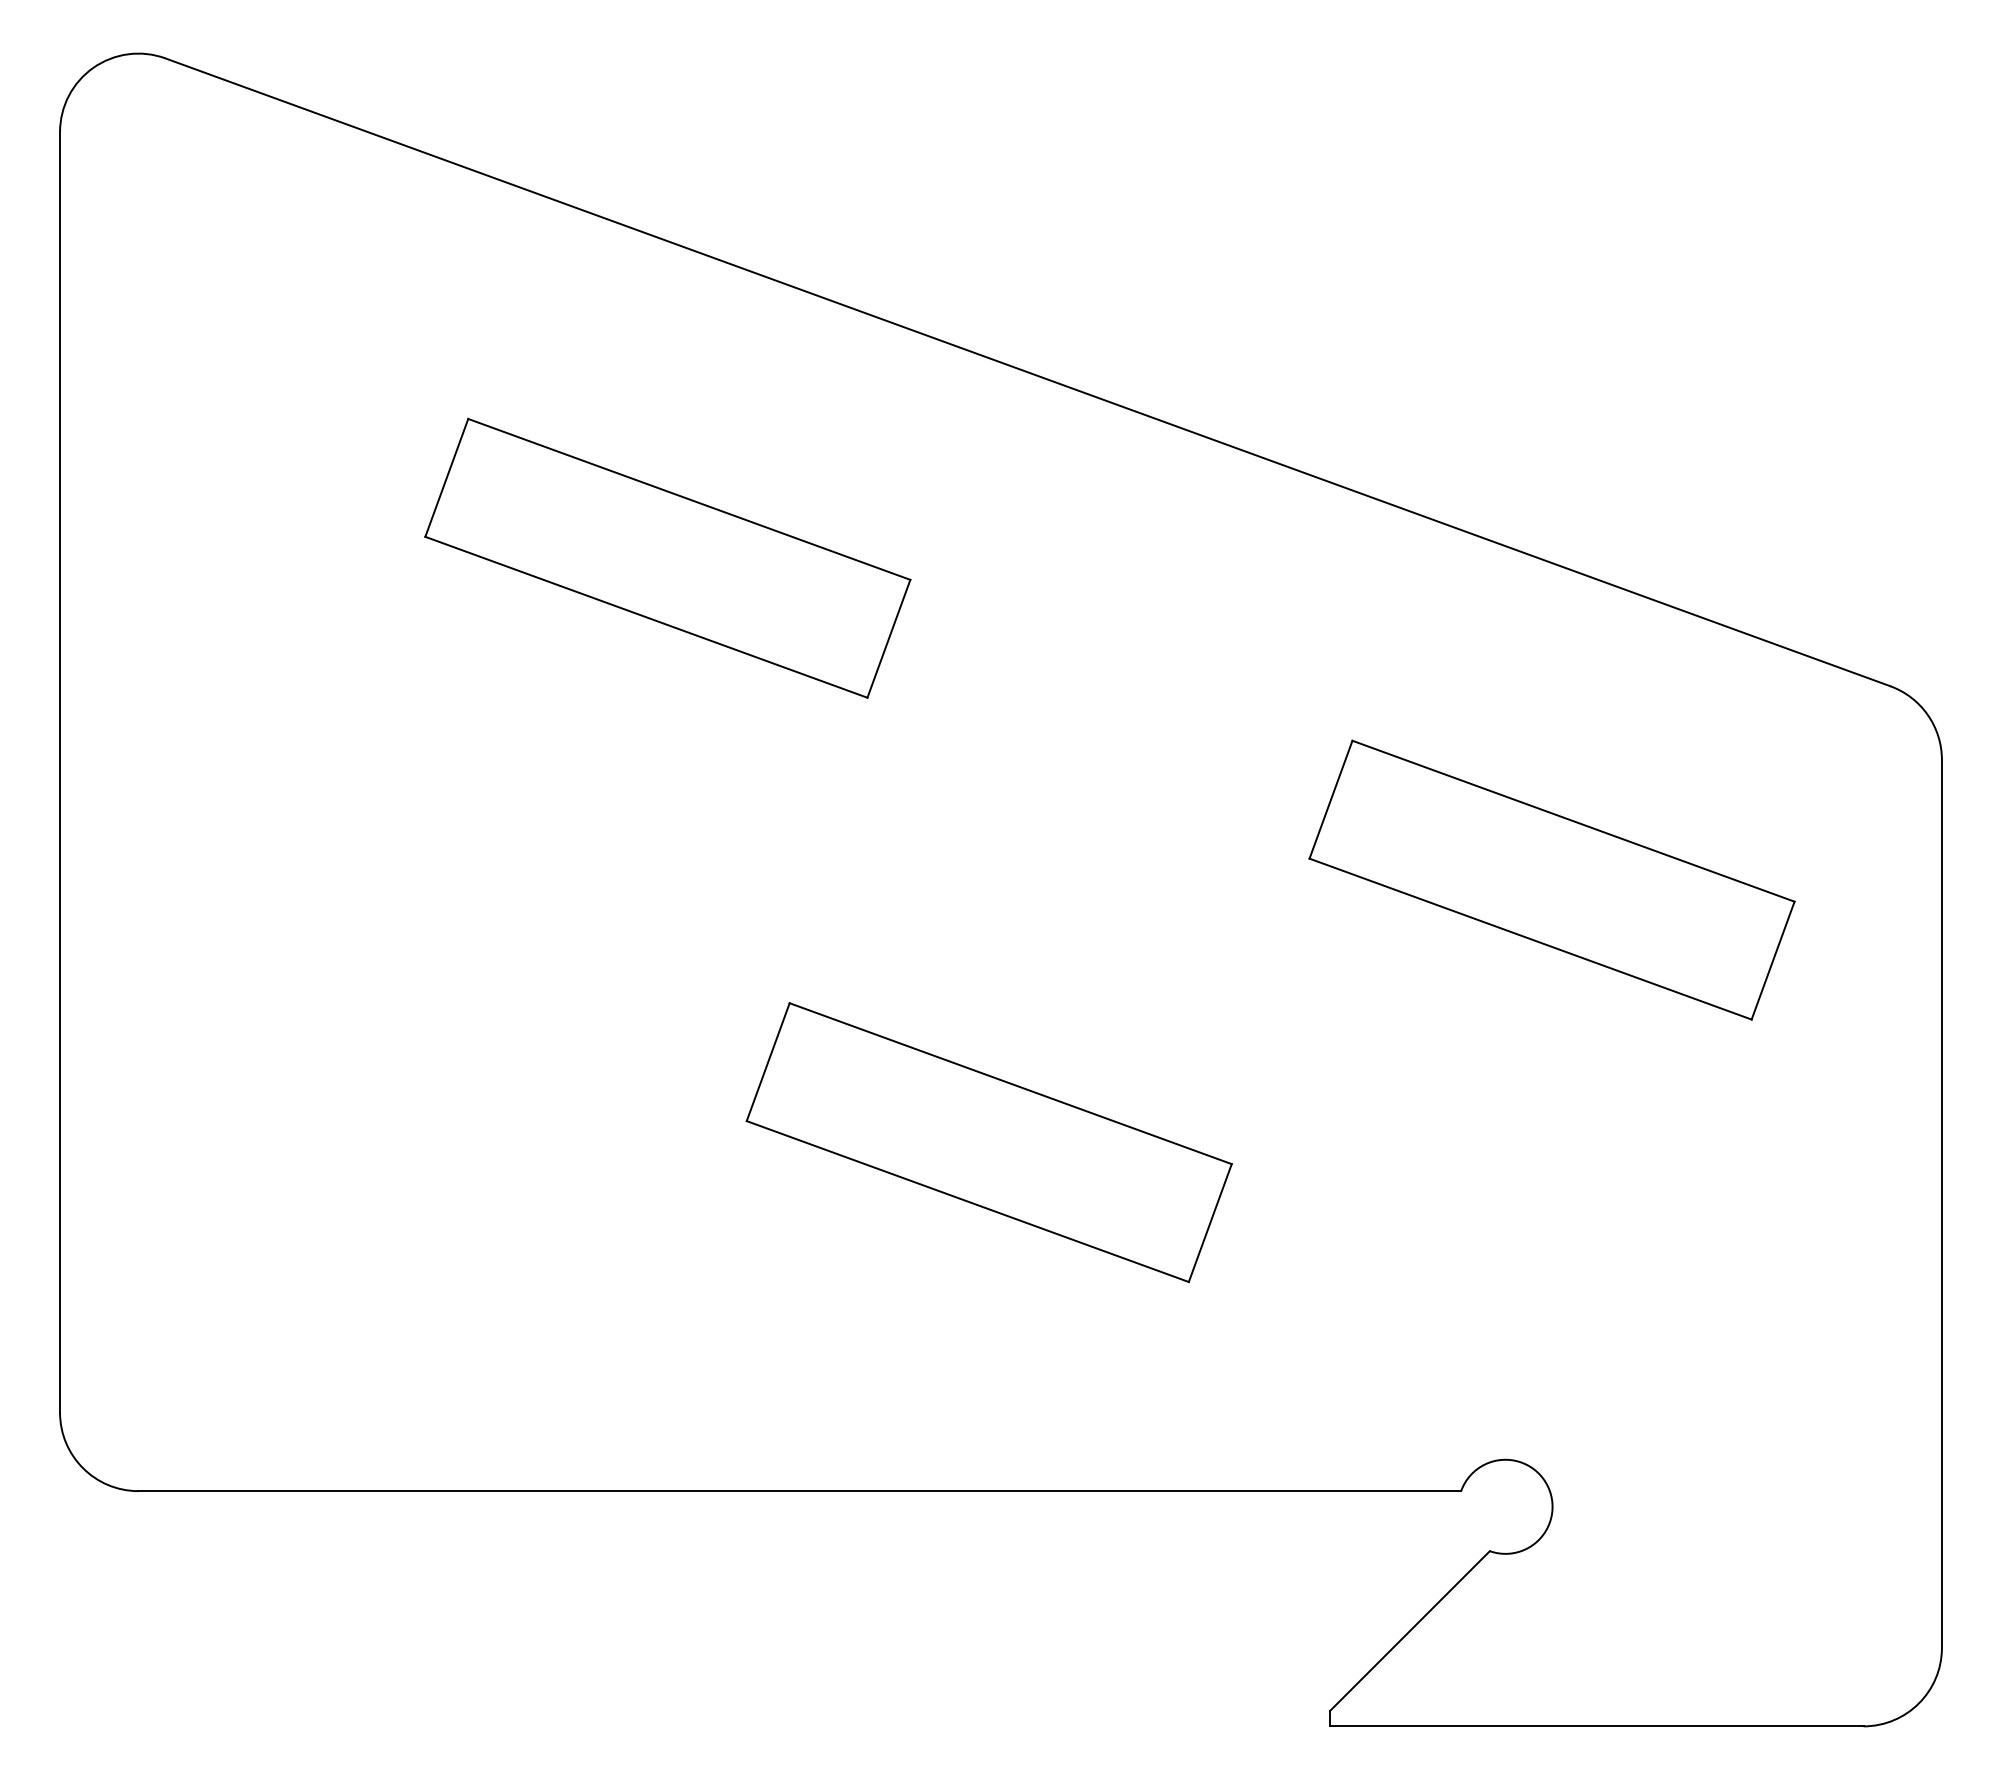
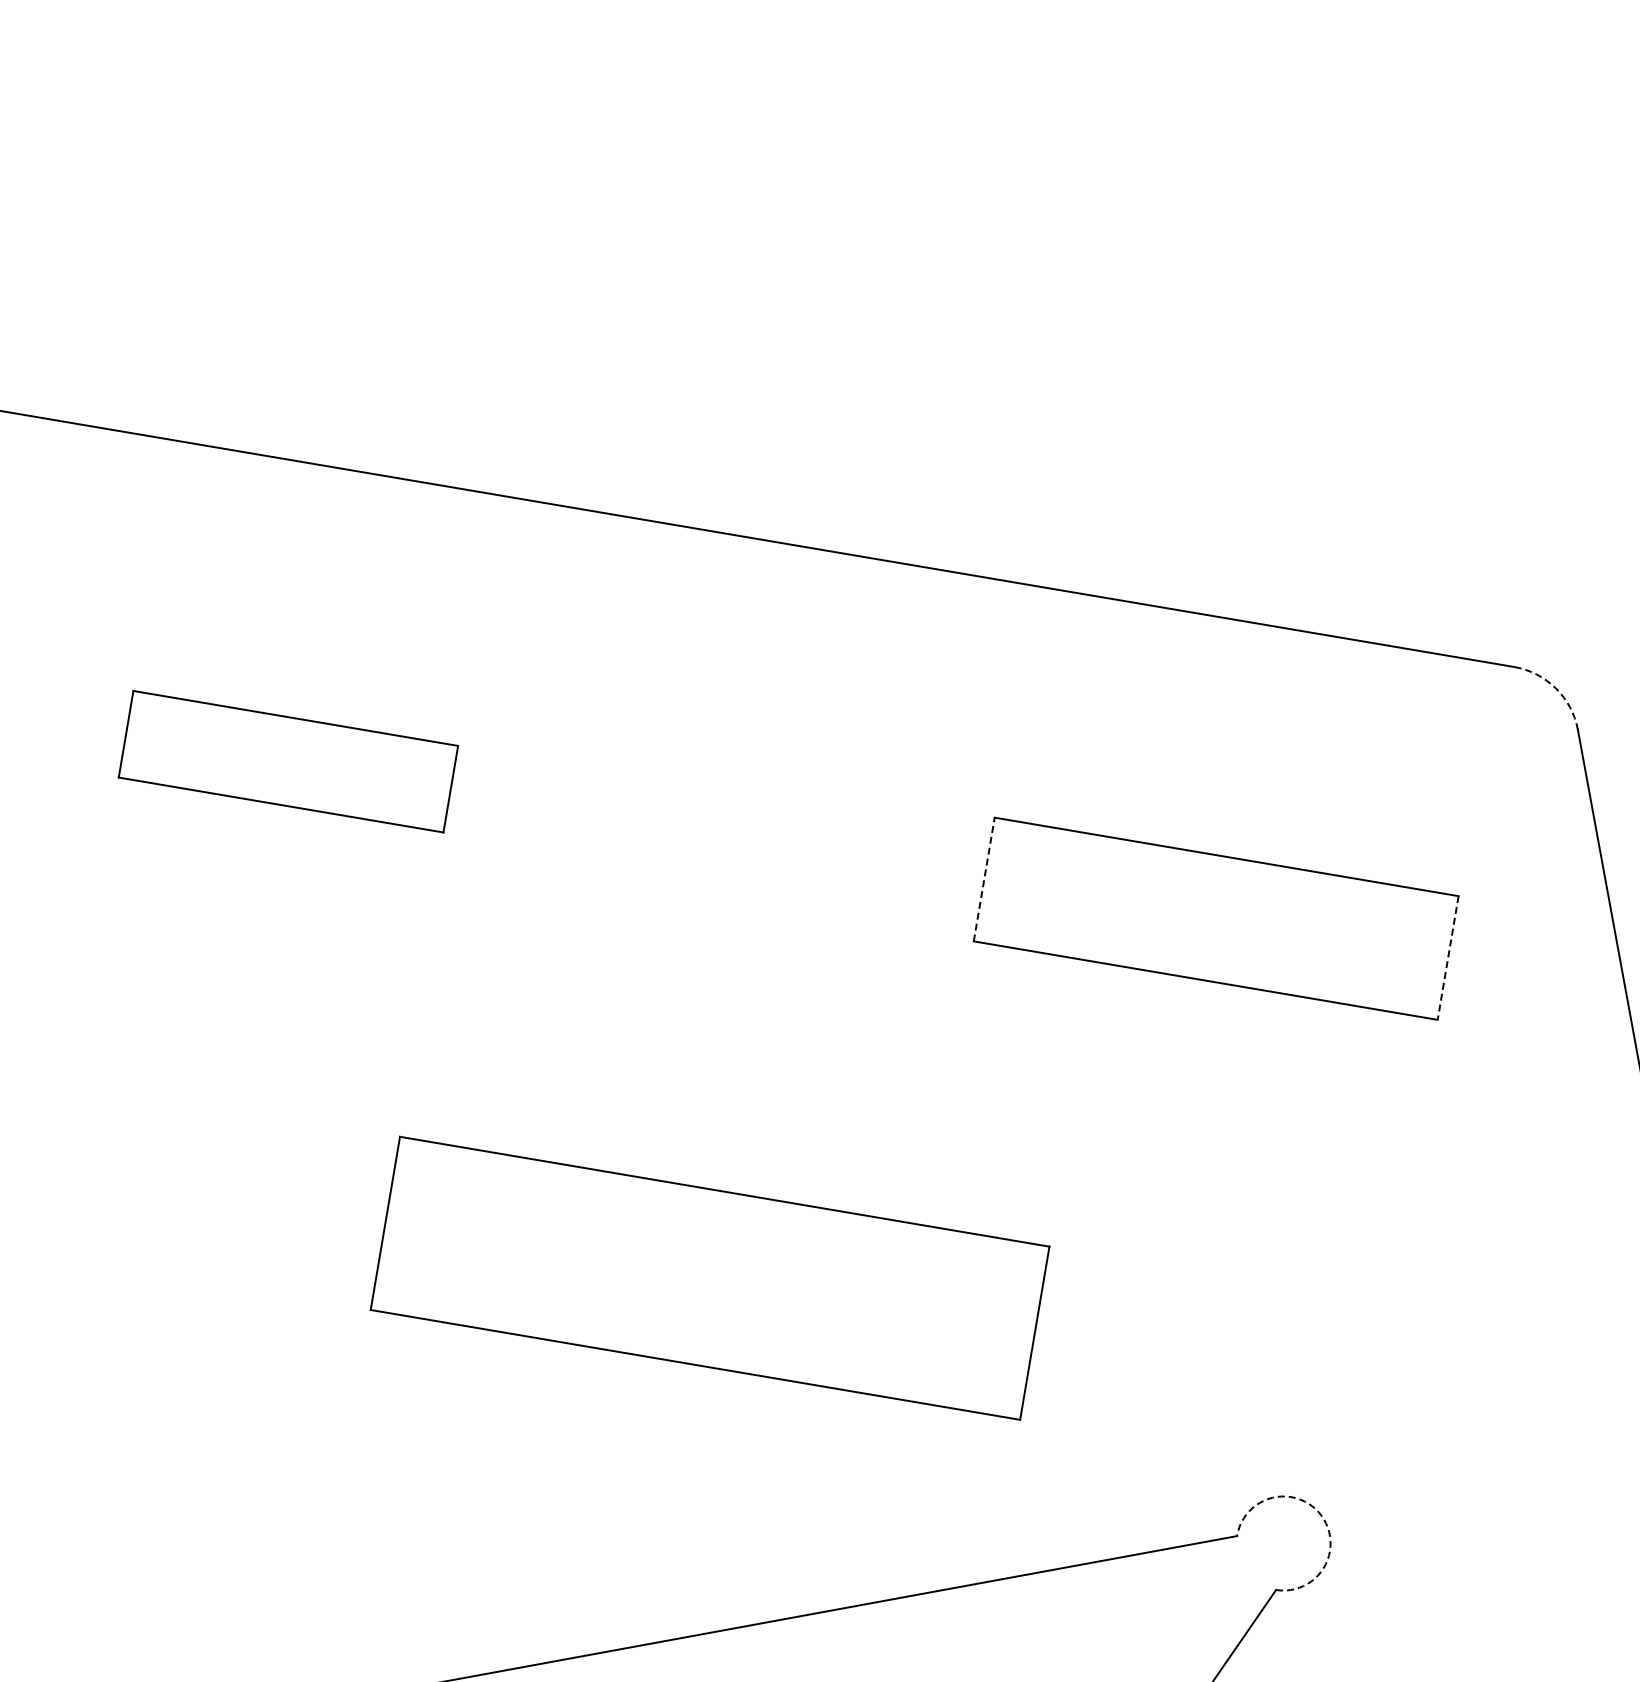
part: (667, 557) -> (287, 761), size x0.7
arc: (1927, 714) -> (1555, 688), solid -> dashed
line: (1331, 799) -> (984, 879), solid -> dashed
line: (1773, 960) -> (1448, 957), solid -> dashed
part: (988, 1142) -> (709, 1278), size x1.4
arc: (1547, 1486) -> (1321, 1515), solid -> dashed

